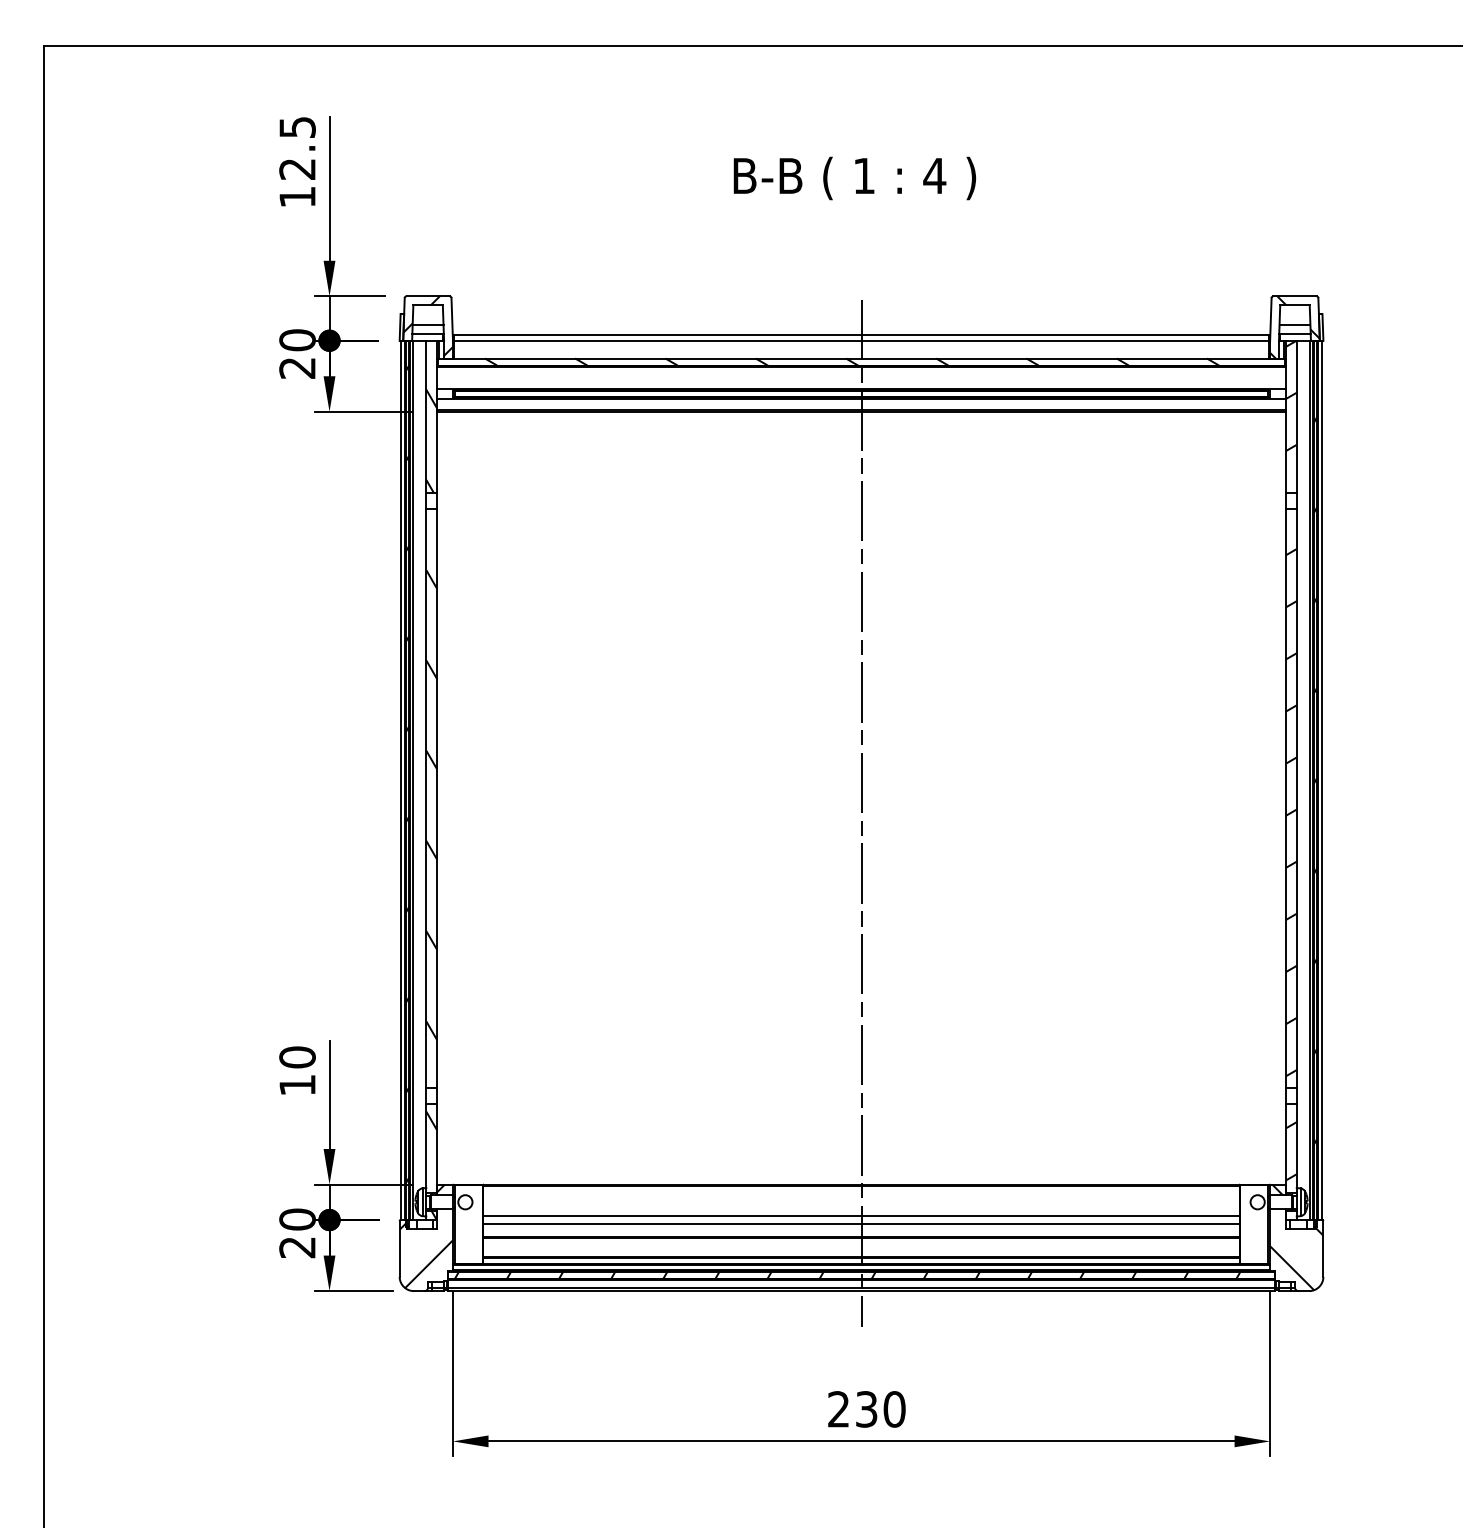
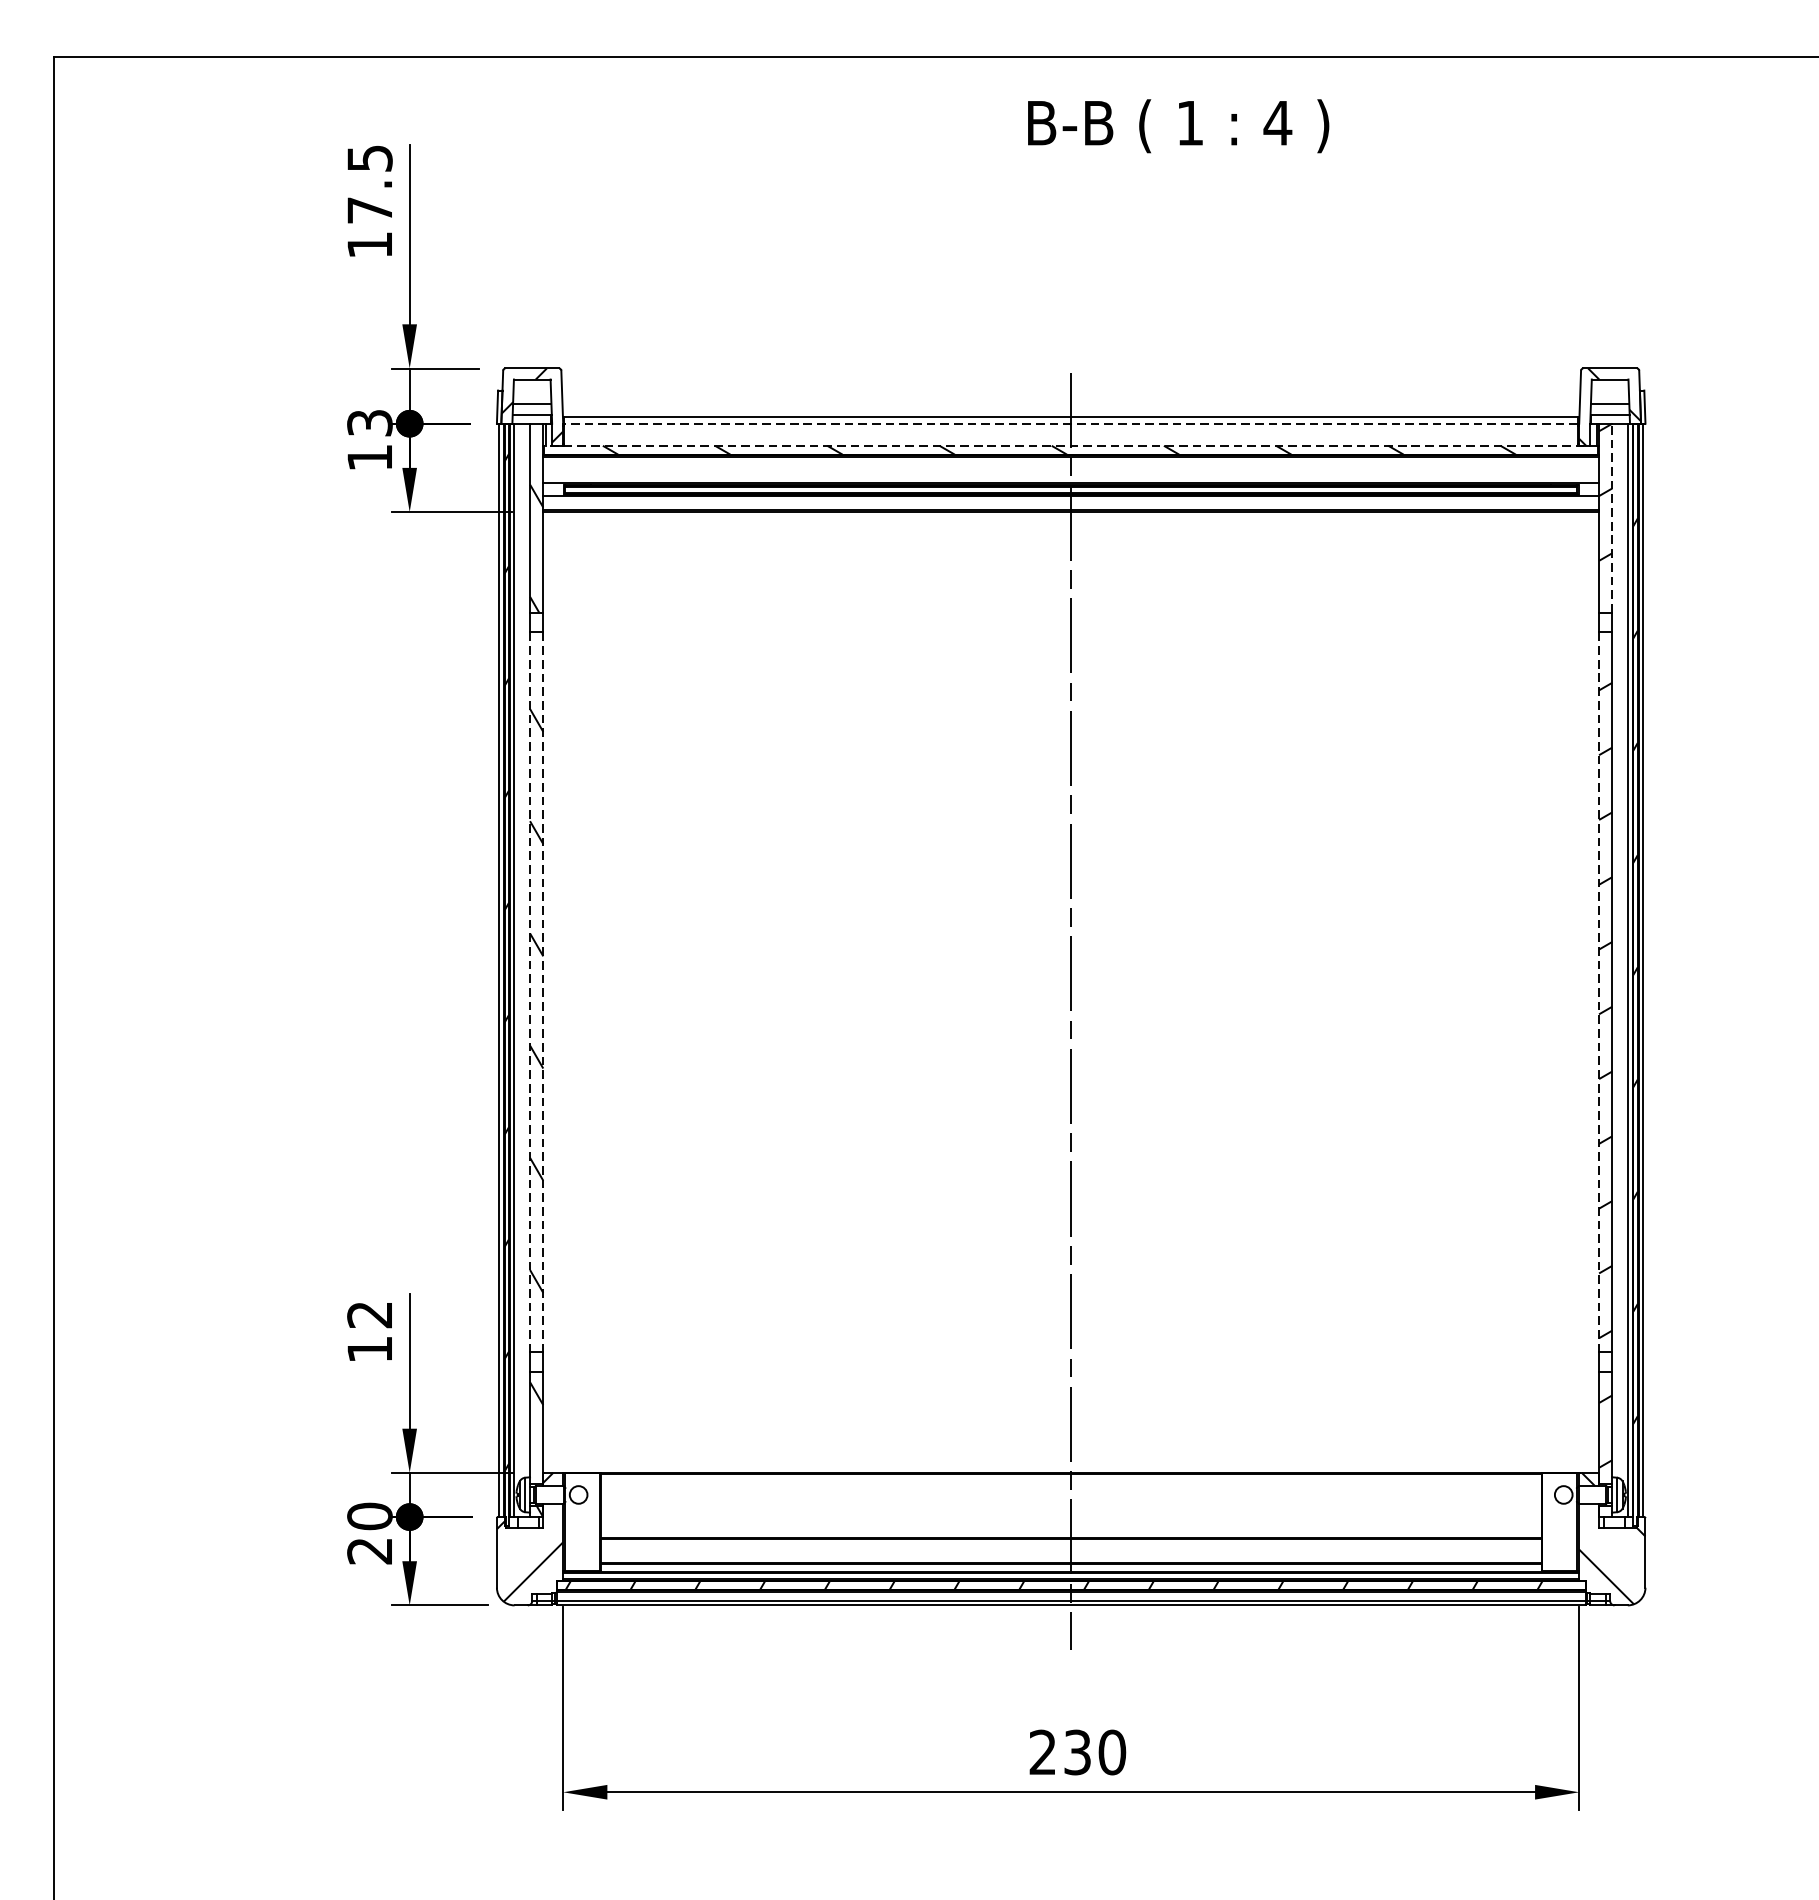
text: (297, 169) -> (369, 210), 12.5 -> 17.5
text: (854, 178) -> (1178, 126), moved
line: (861, 340) -> (1071, 423), solid -> dashed
text: (297, 353) -> (369, 439), 20 -> 13
line: (861, 358) -> (1071, 445), solid -> dashed
line: (1296, 416) -> (1612, 517), solid -> dashed
line: (426, 798) -> (530, 992), solid -> dashed
line: (436, 798) -> (542, 992), solid -> dashed
line: (1286, 798) -> (1599, 992), solid -> dashed
text: (297, 1057) -> (369, 1314), 10 -> 12
line: (861, 1216) -> (1071, 1512), removed
line: (861, 1223) -> (1071, 1521), removed

